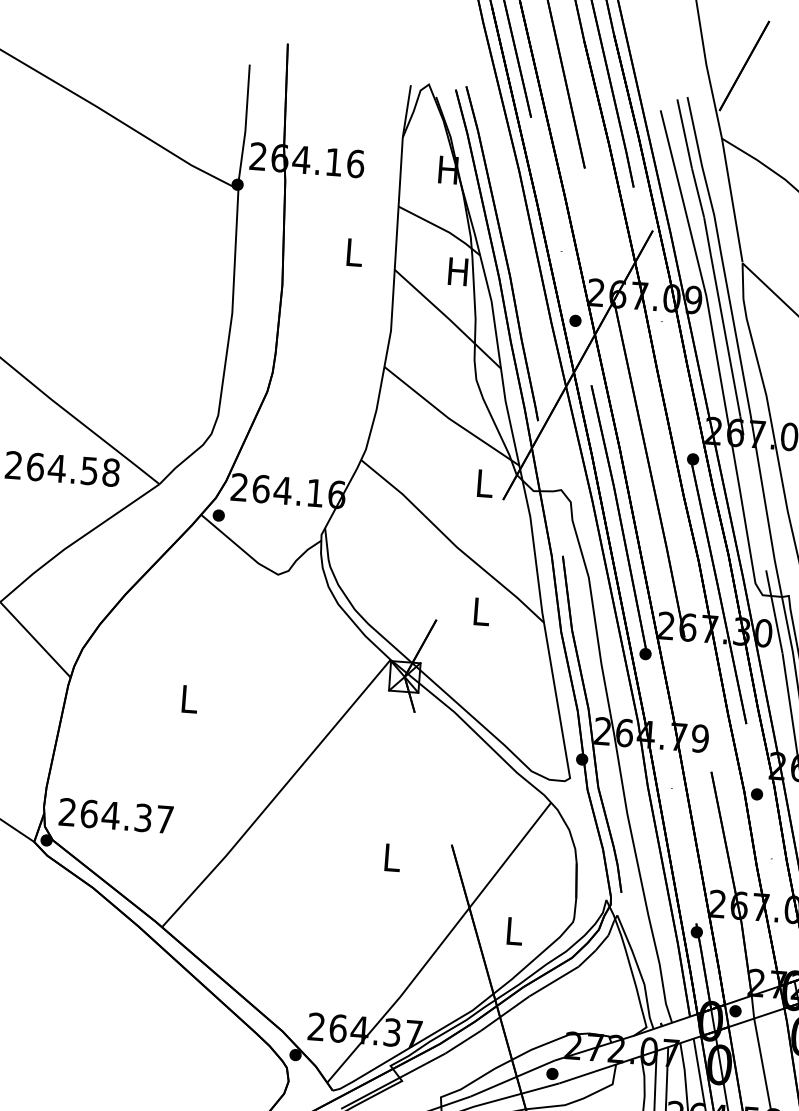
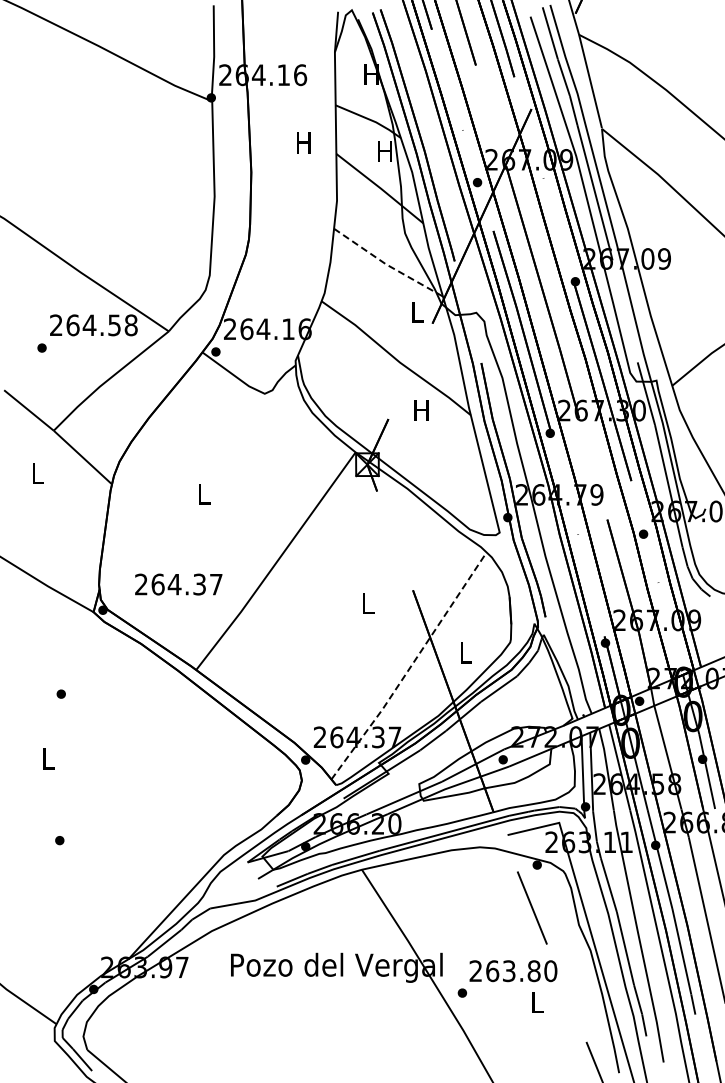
text: (353, 251) -> (303, 142), L -> H
line: (450, 418) -> (387, 264), solid -> dashed
text: (480, 611) -> (421, 410), L -> H
text: (115, 815) -> (178, 584), moved
line: (440, 944) -> (410, 667), solid -> dashed

